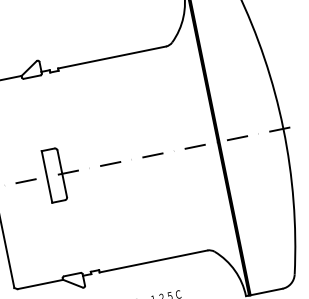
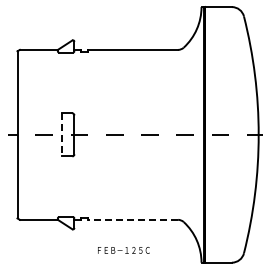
line: (46, 176) -> (61, 134), solid -> dashed
line: (153, 260) -> (133, 219), solid -> dashed

